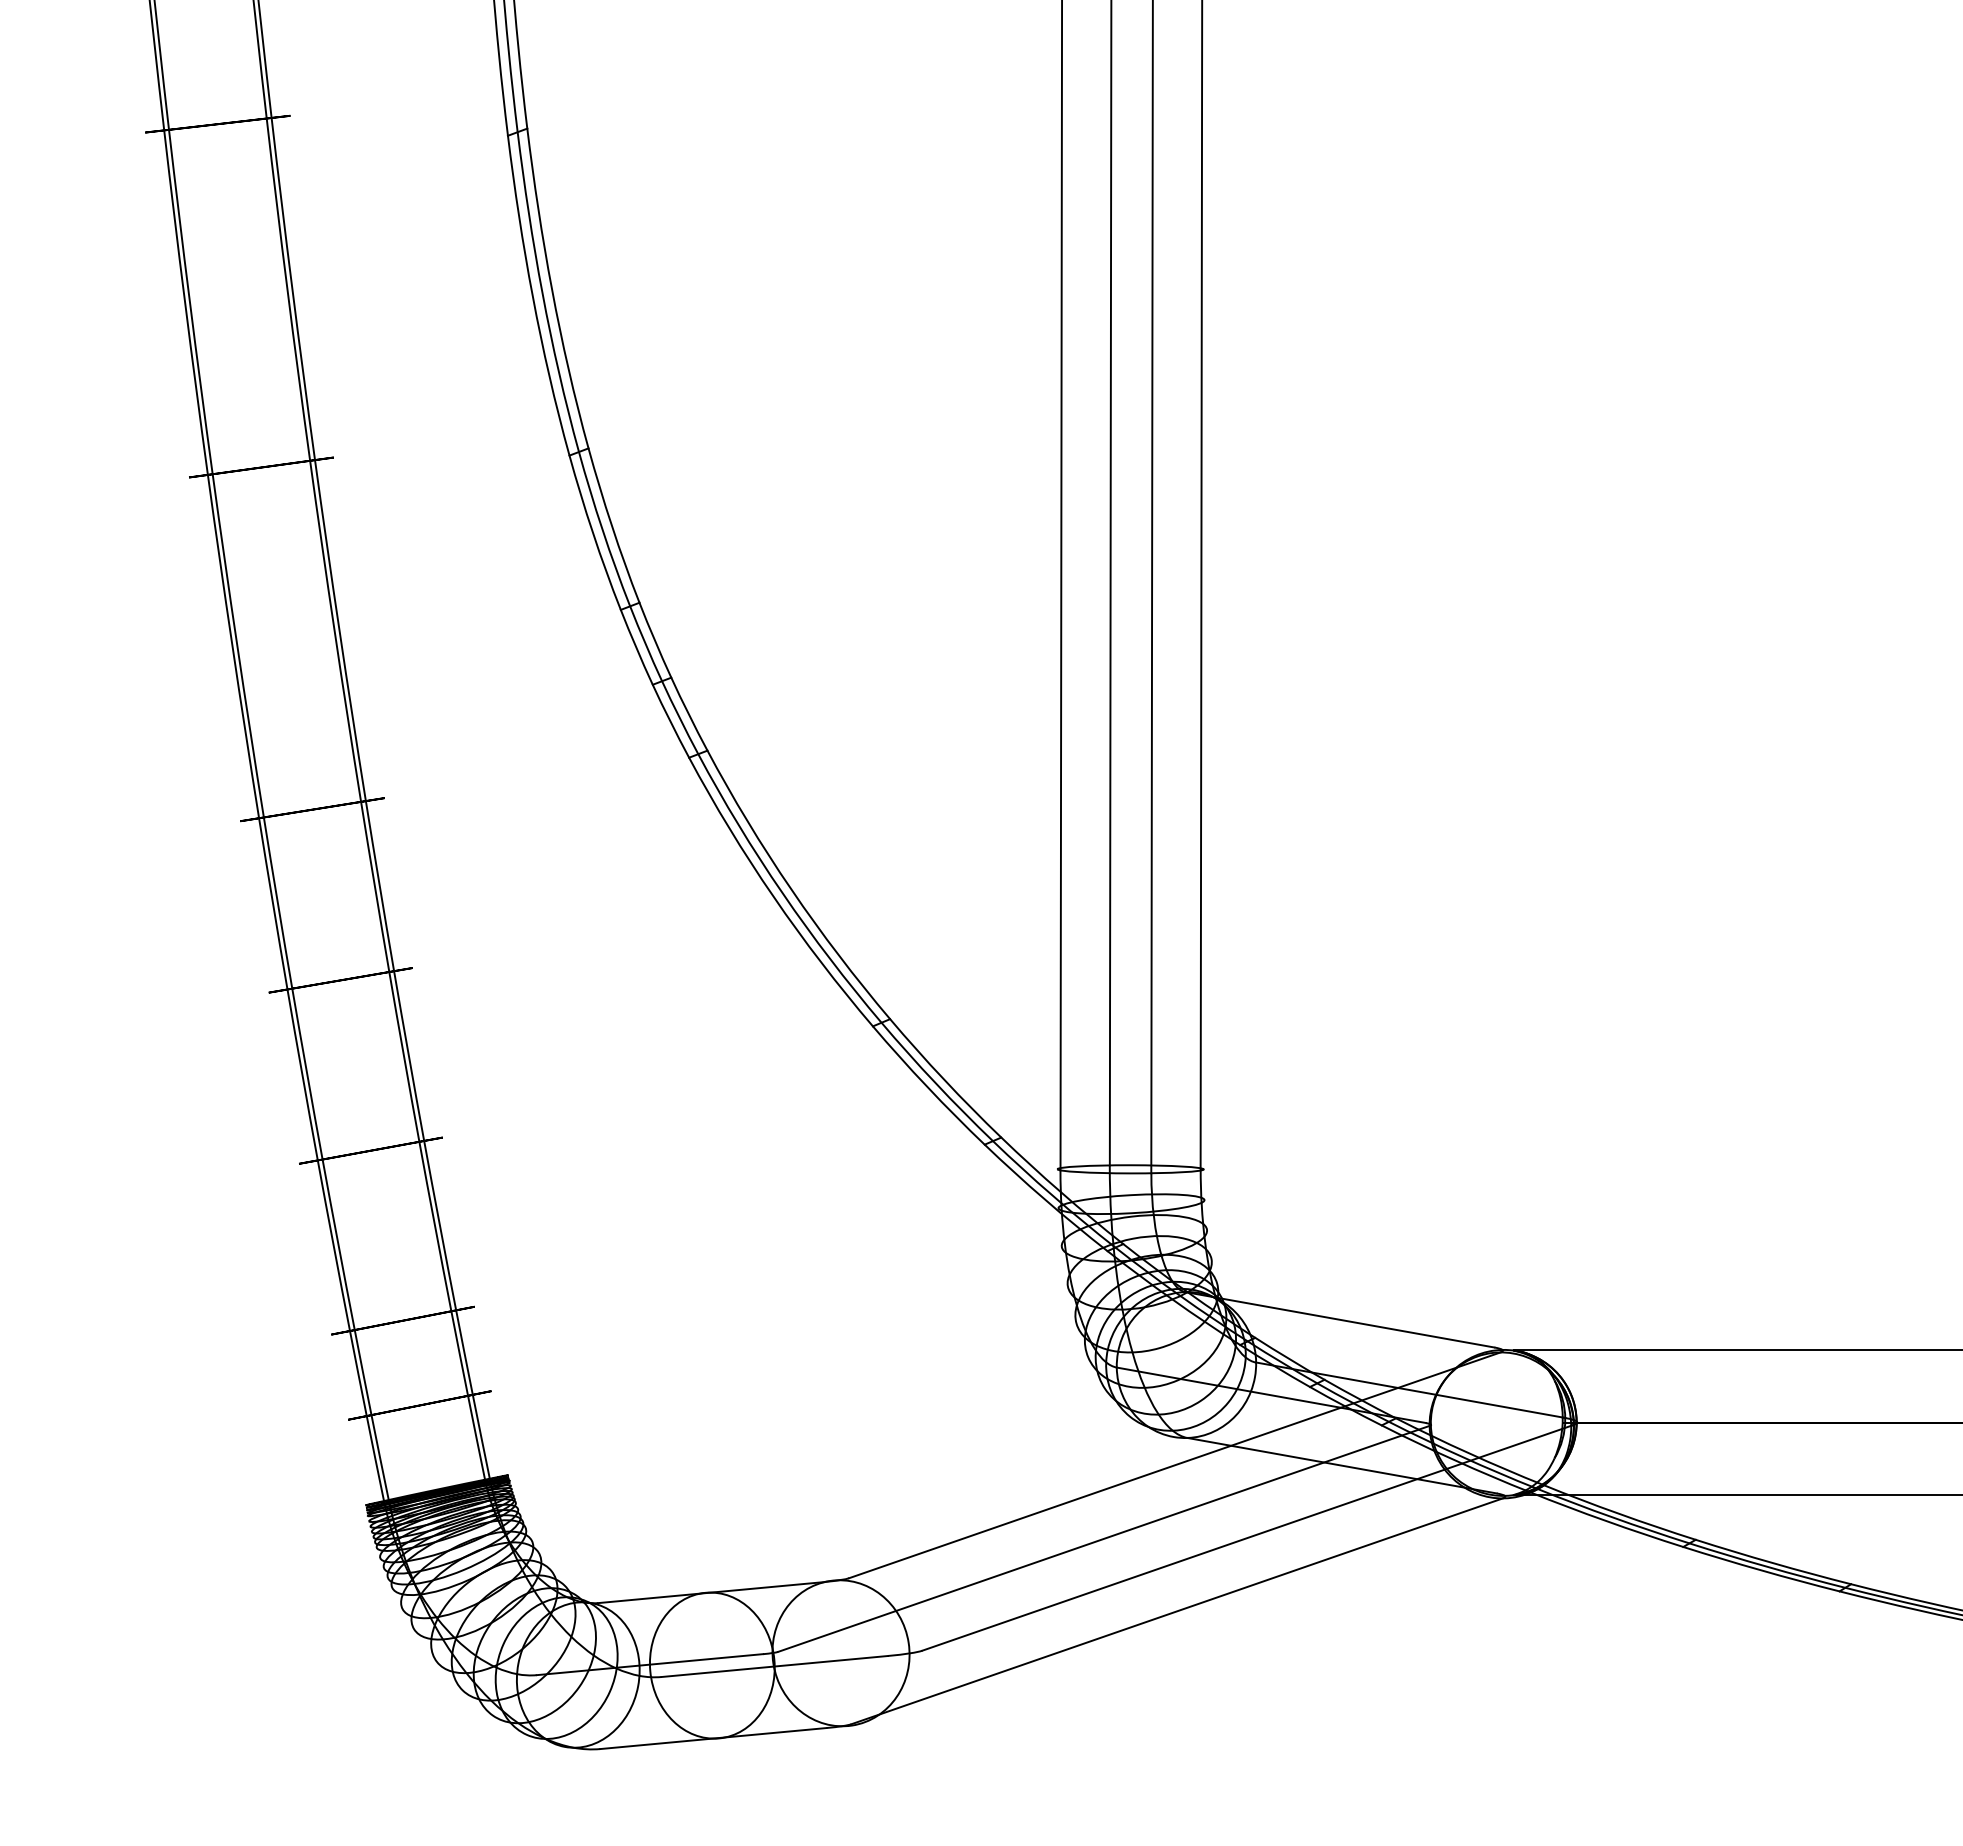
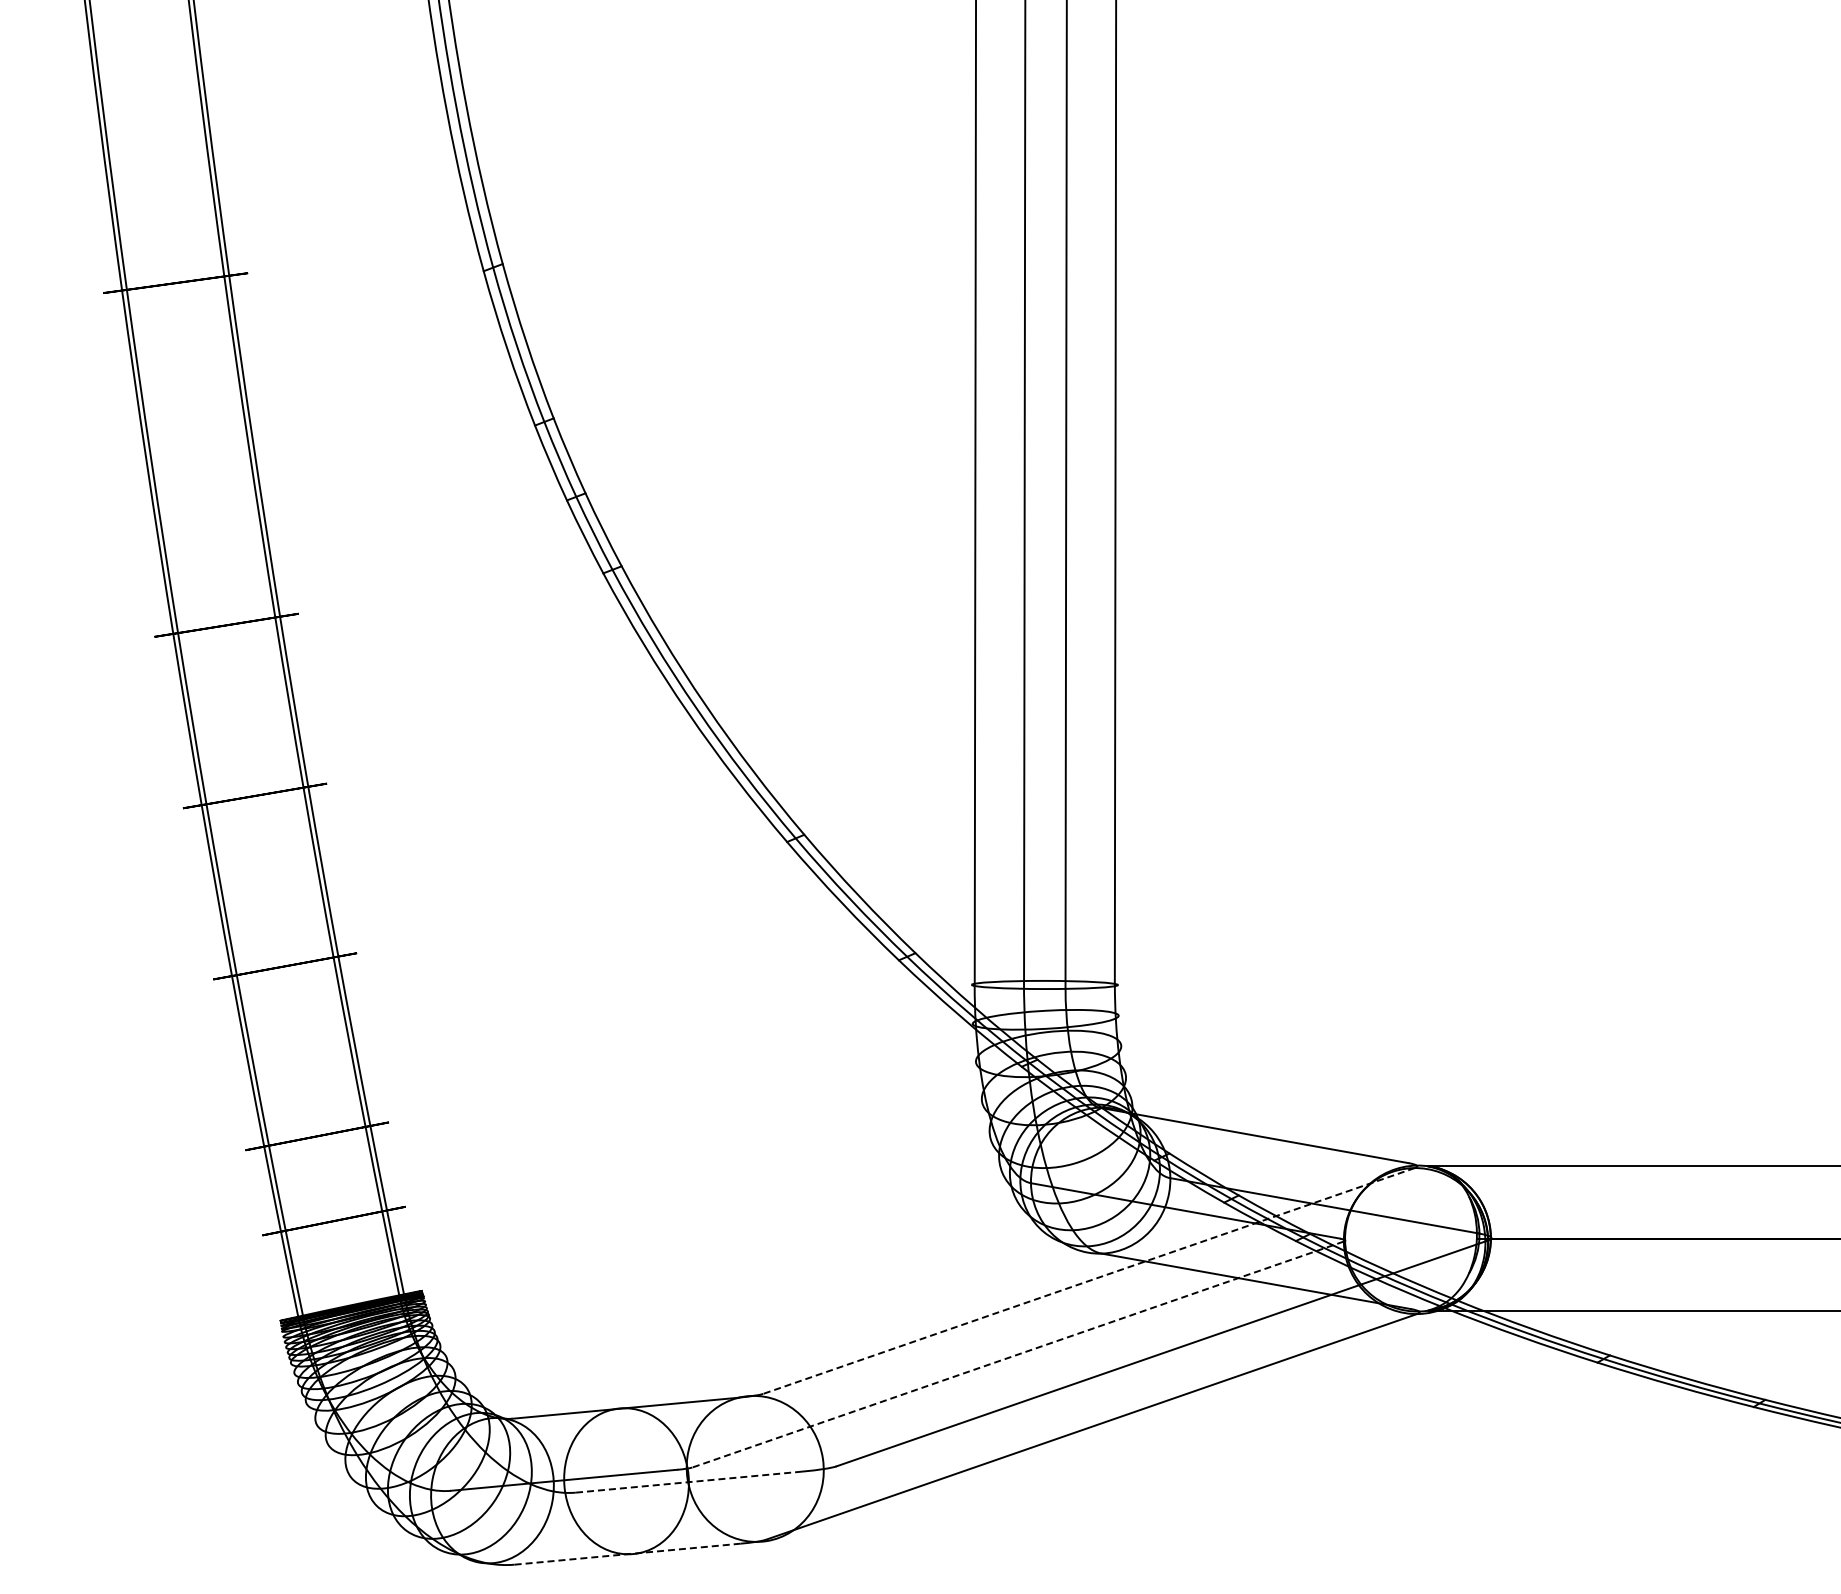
line: (1174, 1465) -> (1088, 1281), solid -> dashed
line: (1103, 1538) -> (1017, 1354), solid -> dashed
line: (774, 1666) -> (688, 1482), solid -> dashed
line: (713, 1738) -> (627, 1554), solid -> dashed

